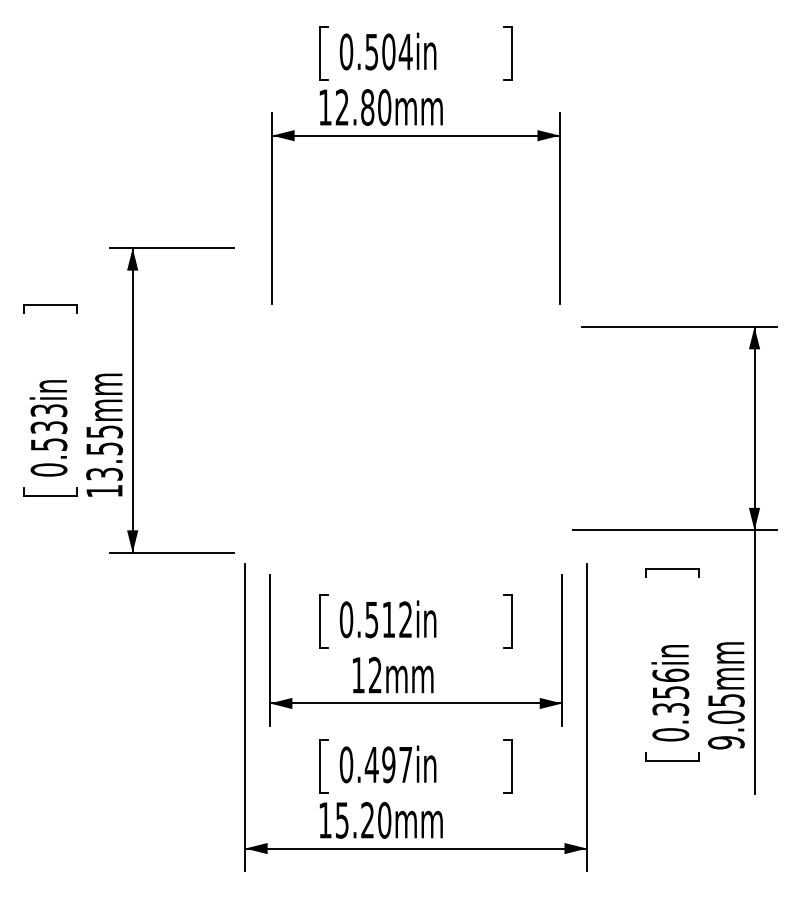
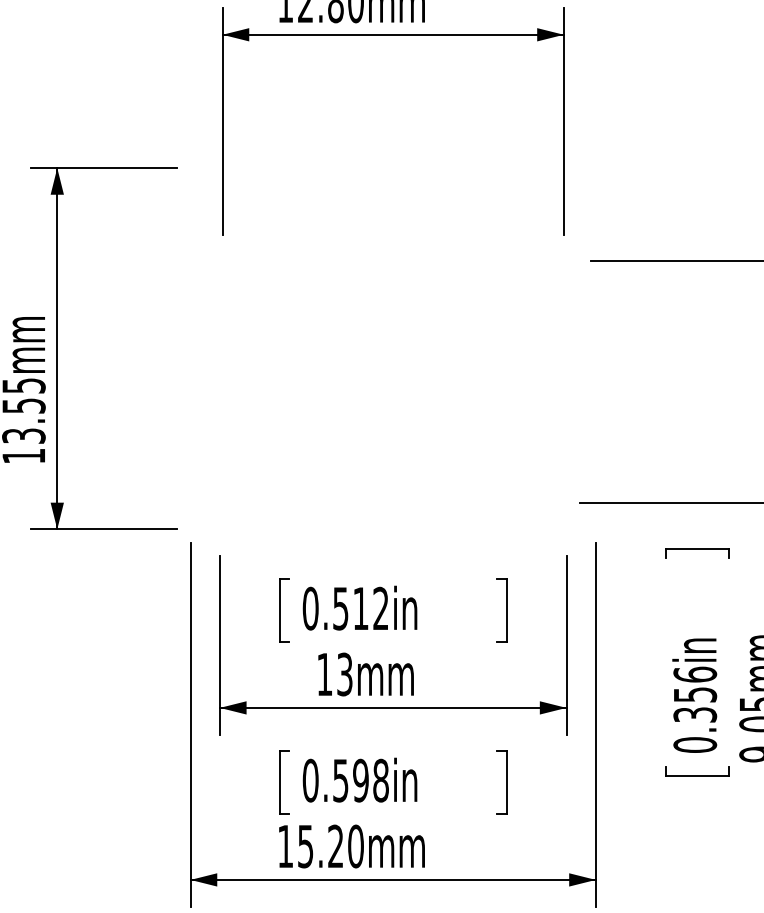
text: (374, 675) -> (343, 674), 12mm -> 13mm
text: (388, 764) -> (360, 780), 0.497in -> 0.598in

